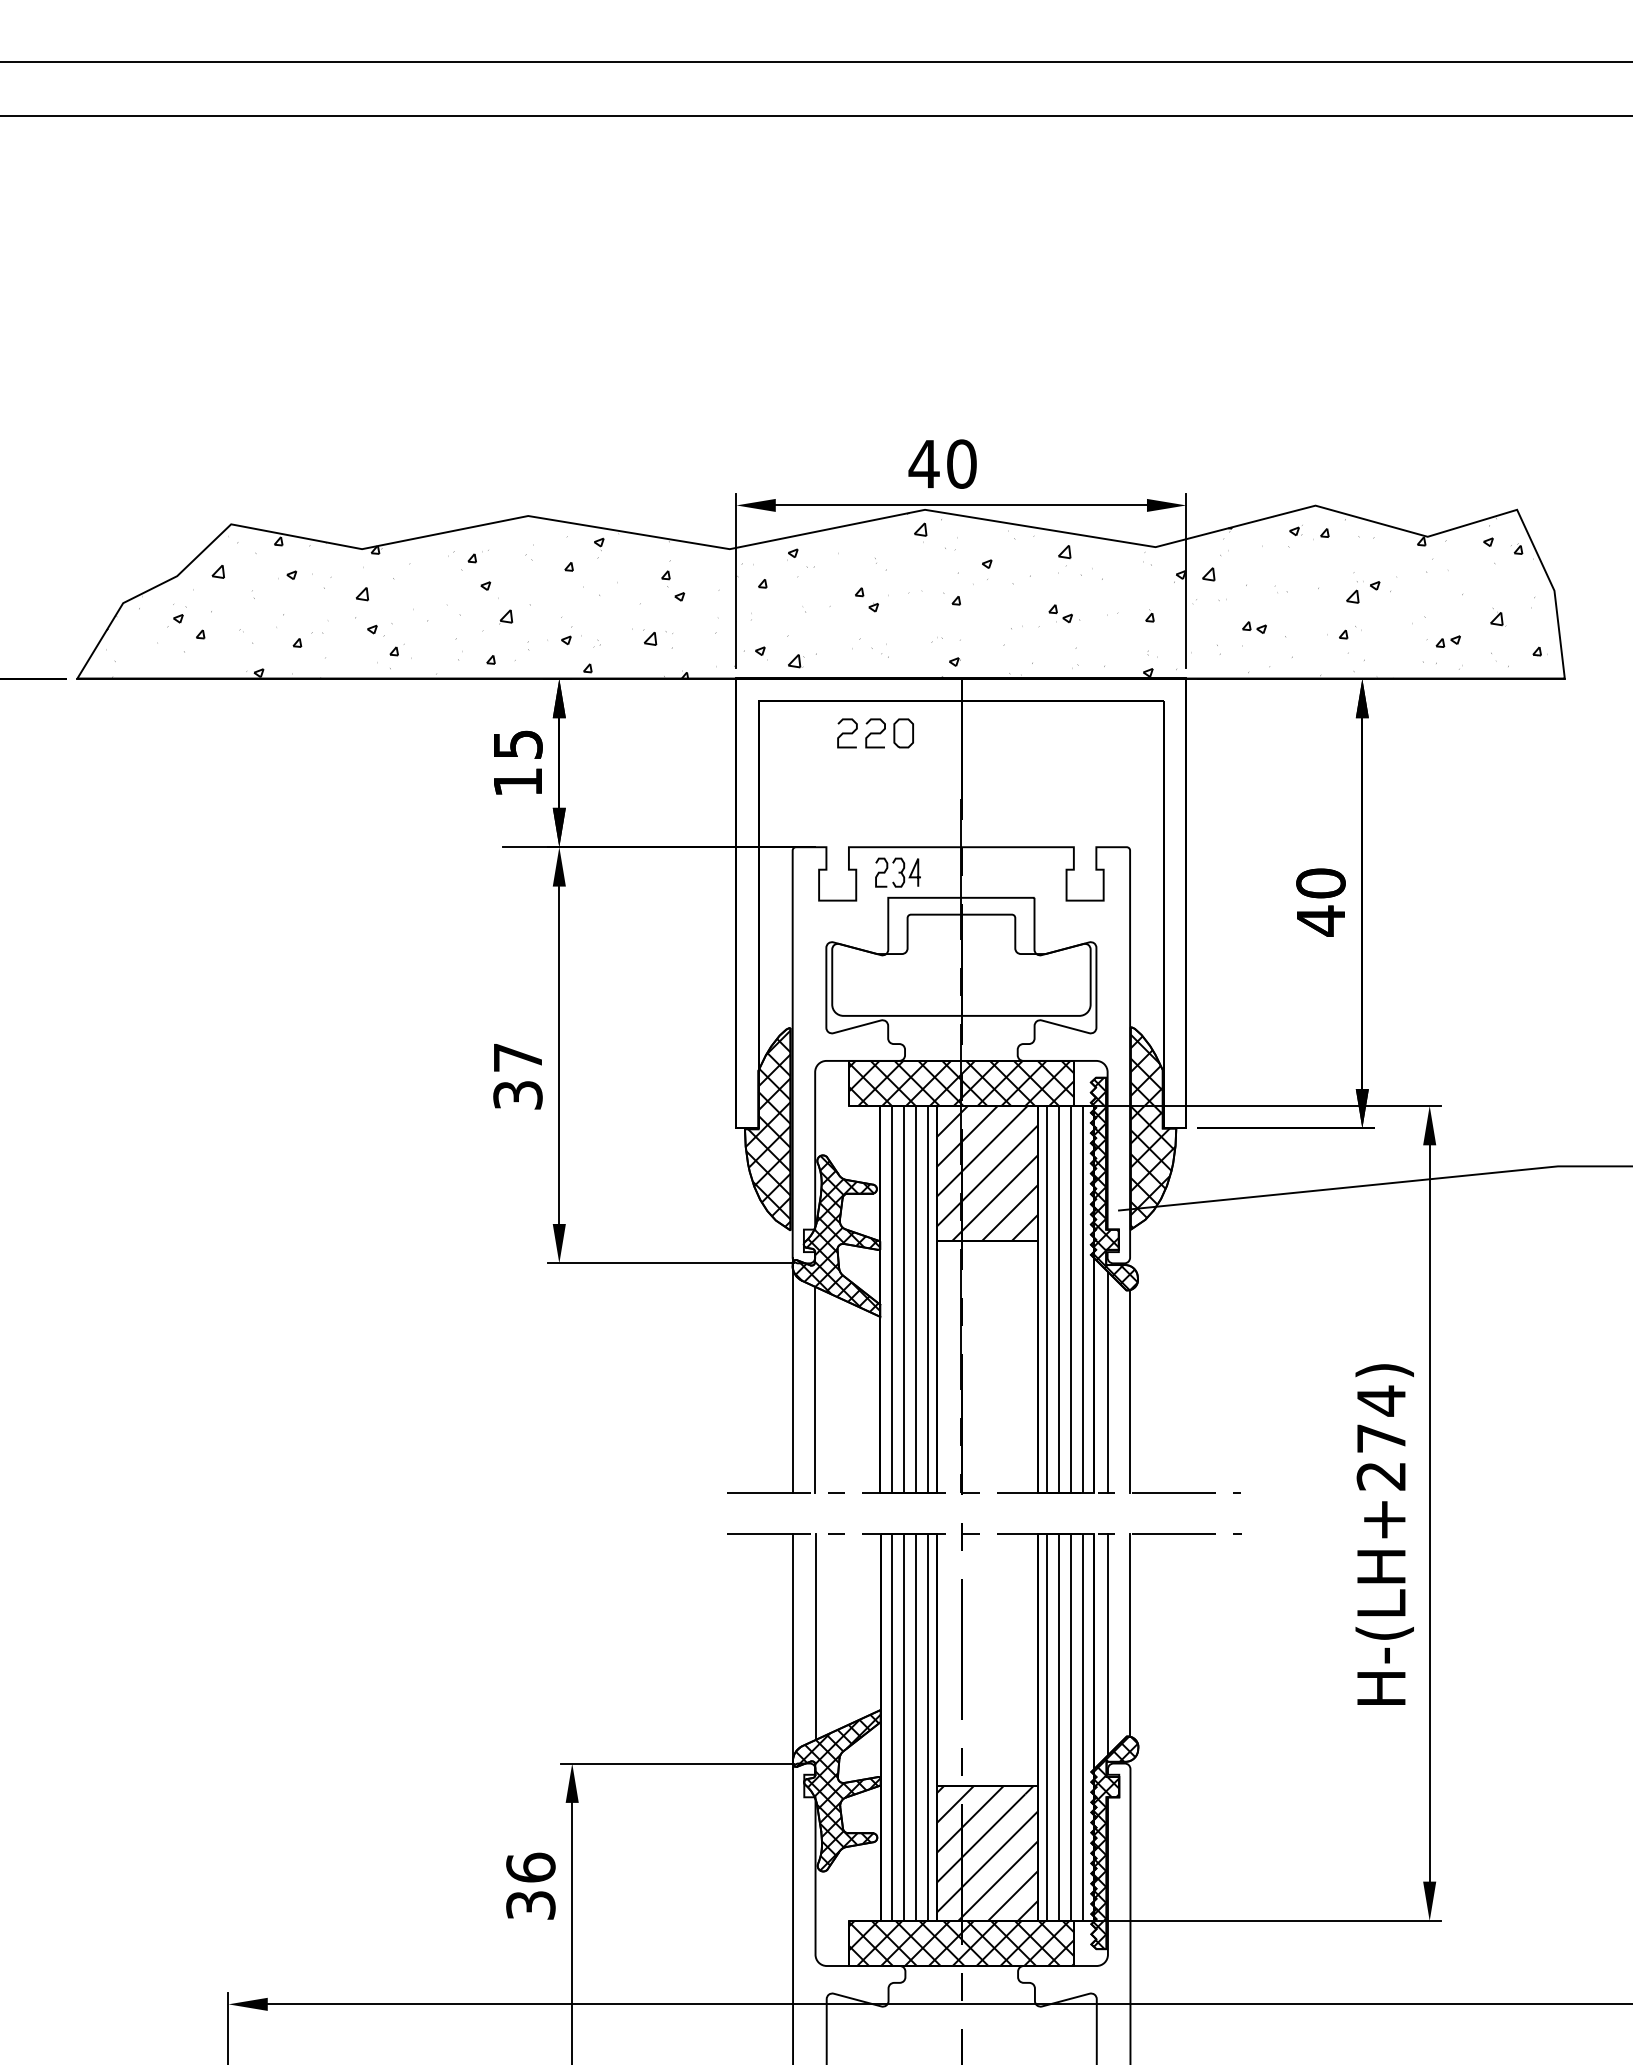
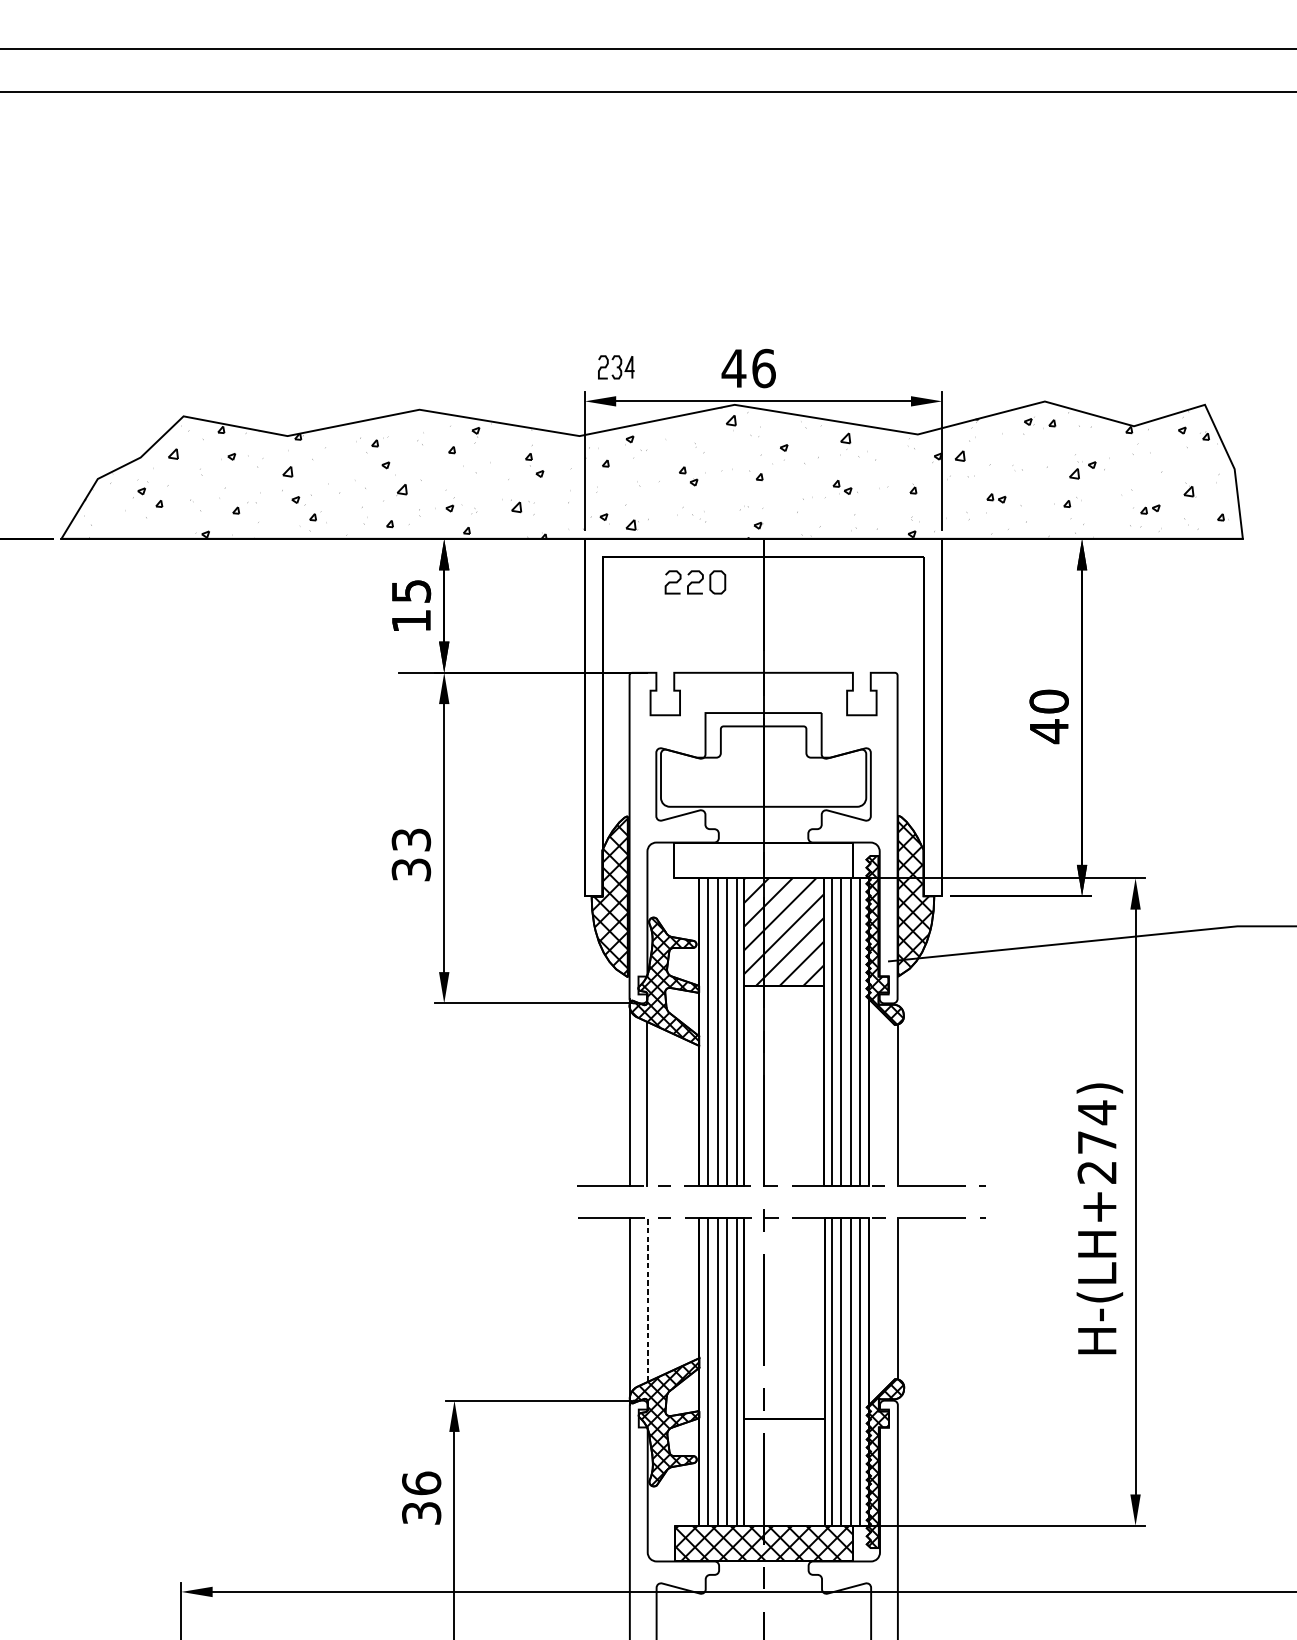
text: (961, 463) -> (763, 368), 40 -> 46
part: (897, 872) -> (615, 367), moved
text: (517, 1057) -> (411, 839), 37 -> 33
hatch: (960, 1082) -> (762, 859), removed
line: (1107, 1382) -> (879, 1098), removed
line: (815, 1636) -> (647, 1299), solid -> dashed
line: (1107, 1644) -> (879, 1306), removed
hatch: (987, 1853) -> (784, 1472), removed

